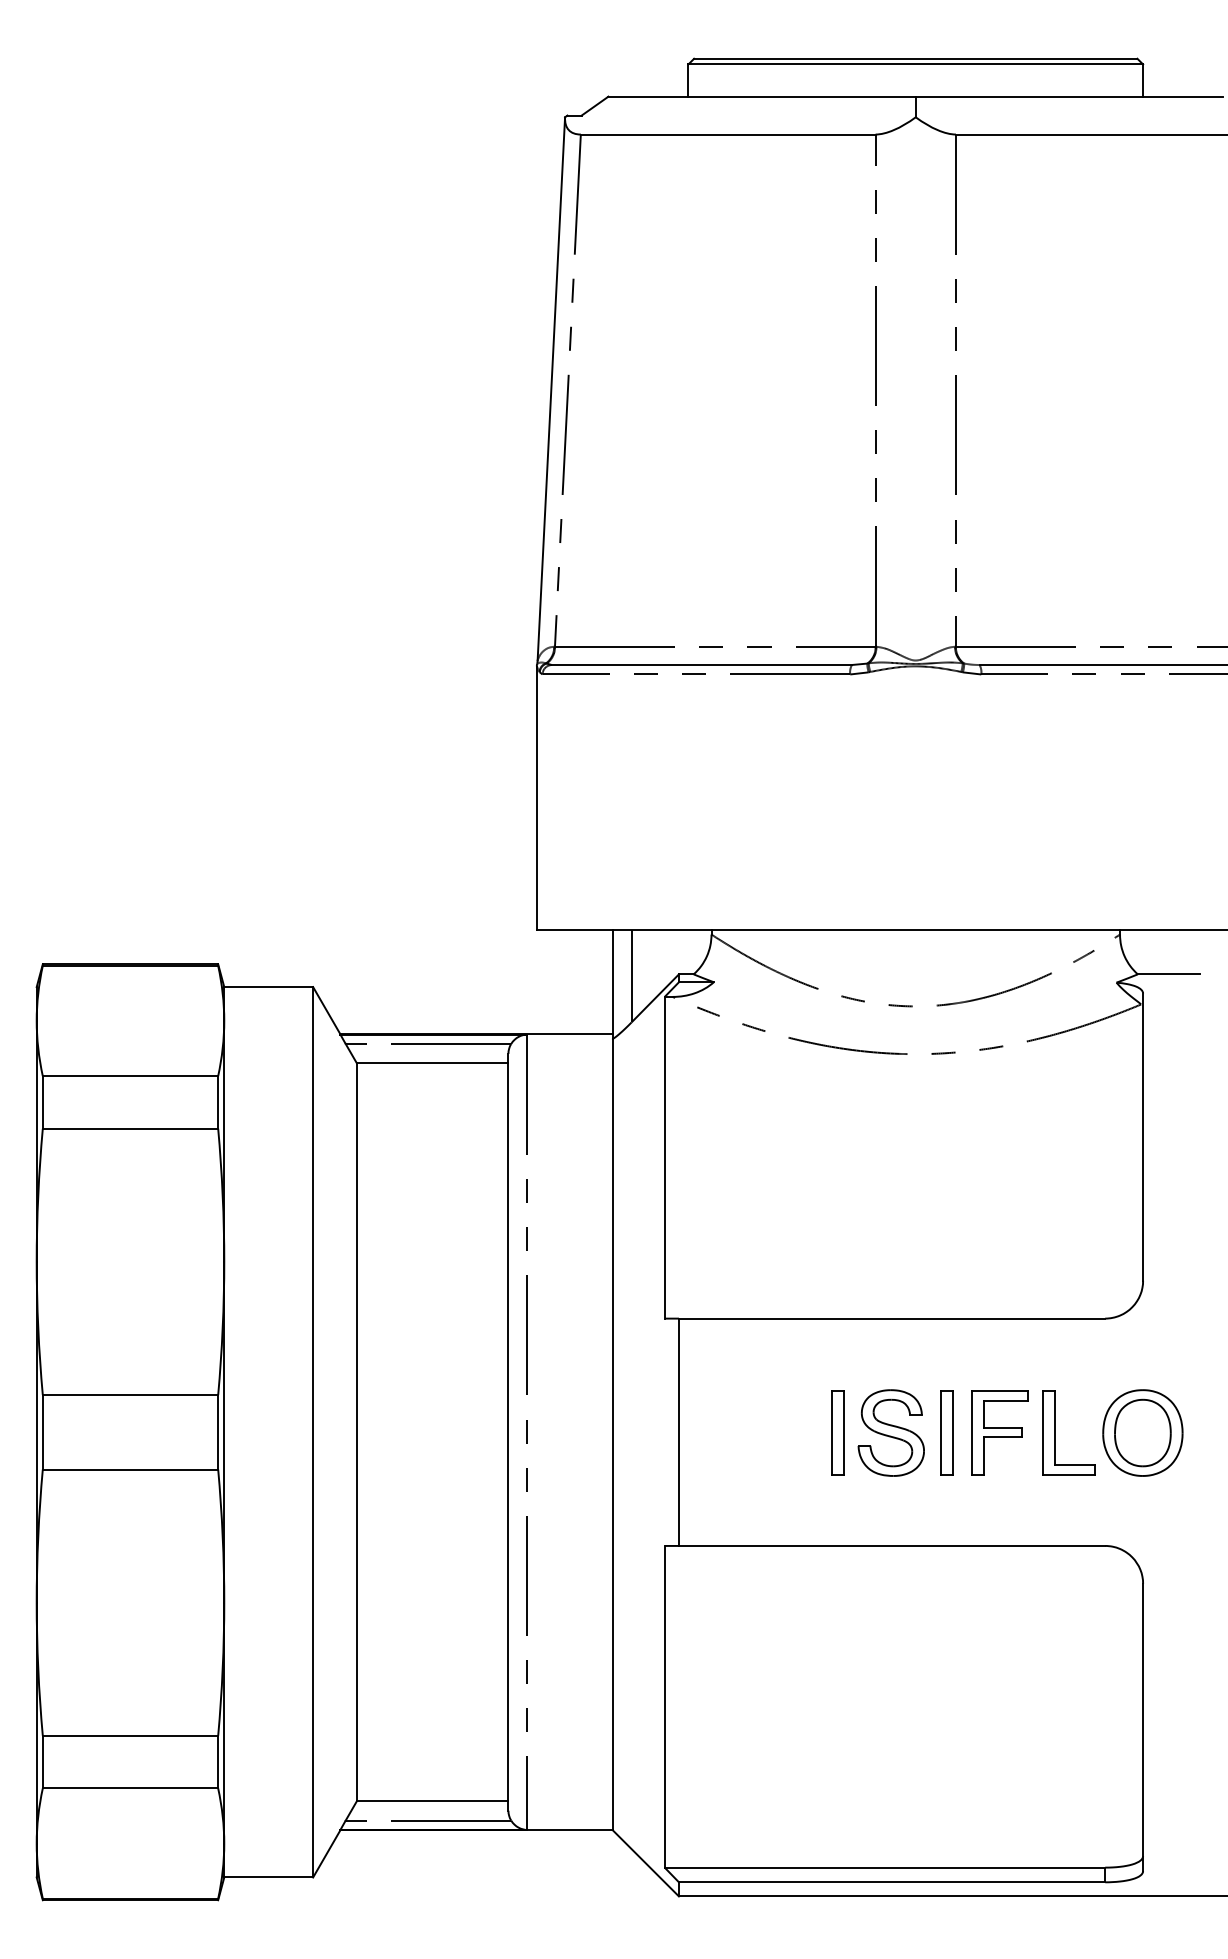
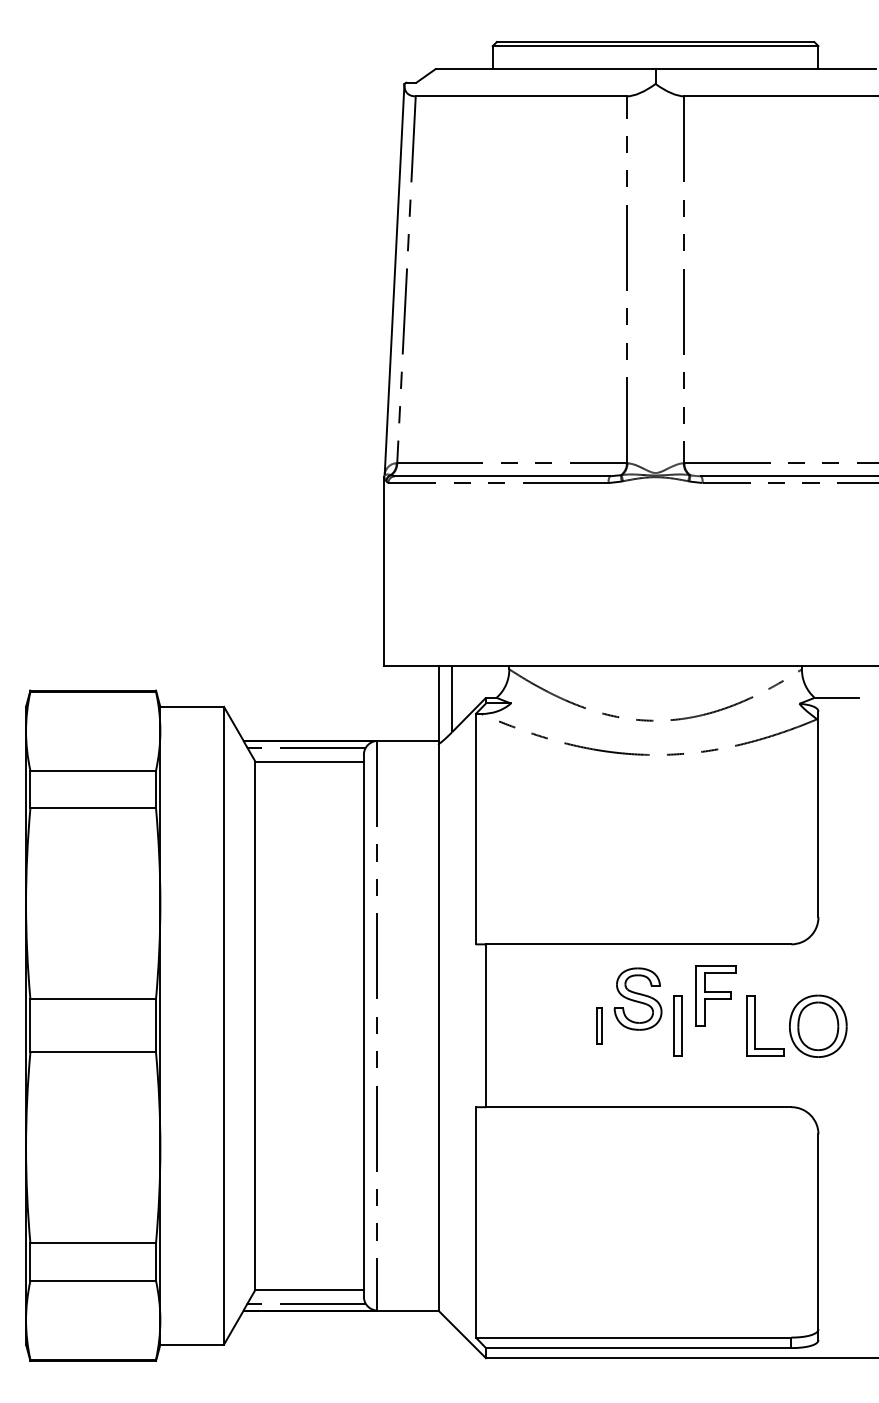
part: (837, 1432) -> (599, 1025), size x0.6
part: (890, 1432) -> (637, 998), moved
part: (999, 1432) -> (715, 995), moved

